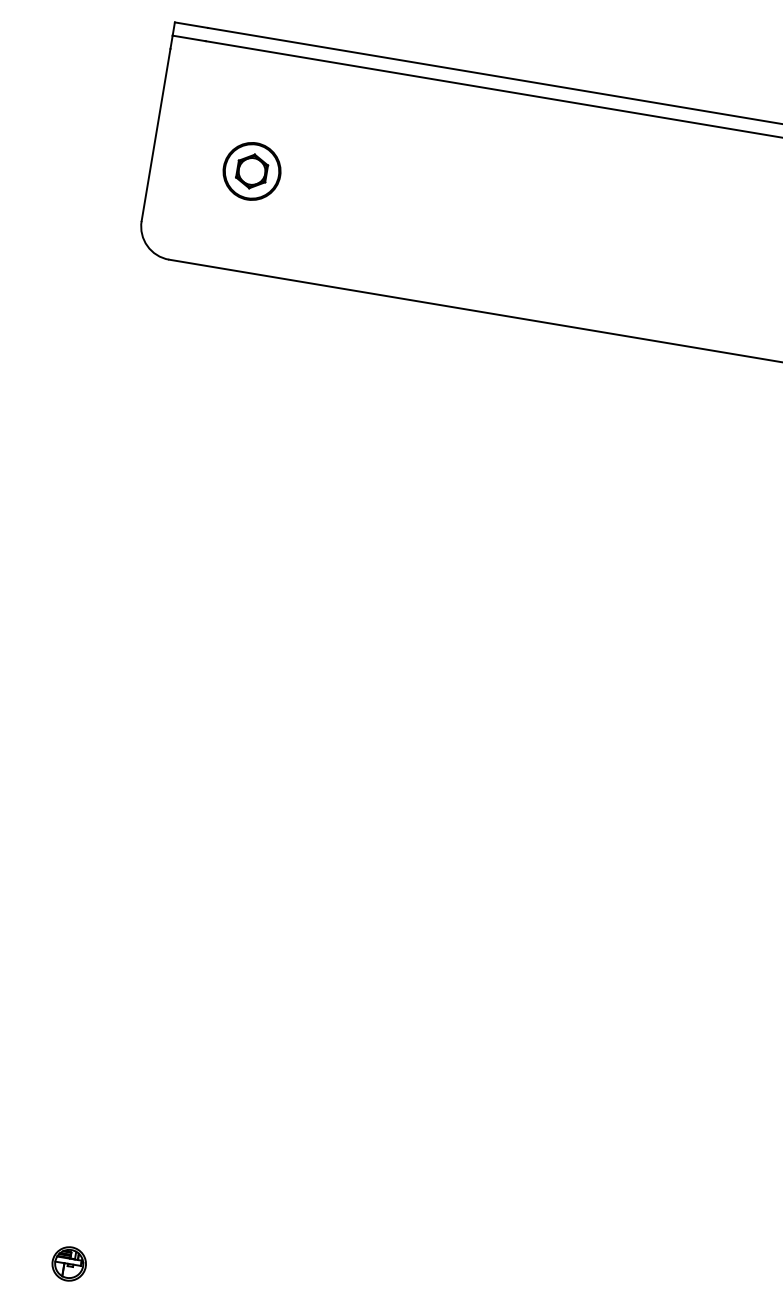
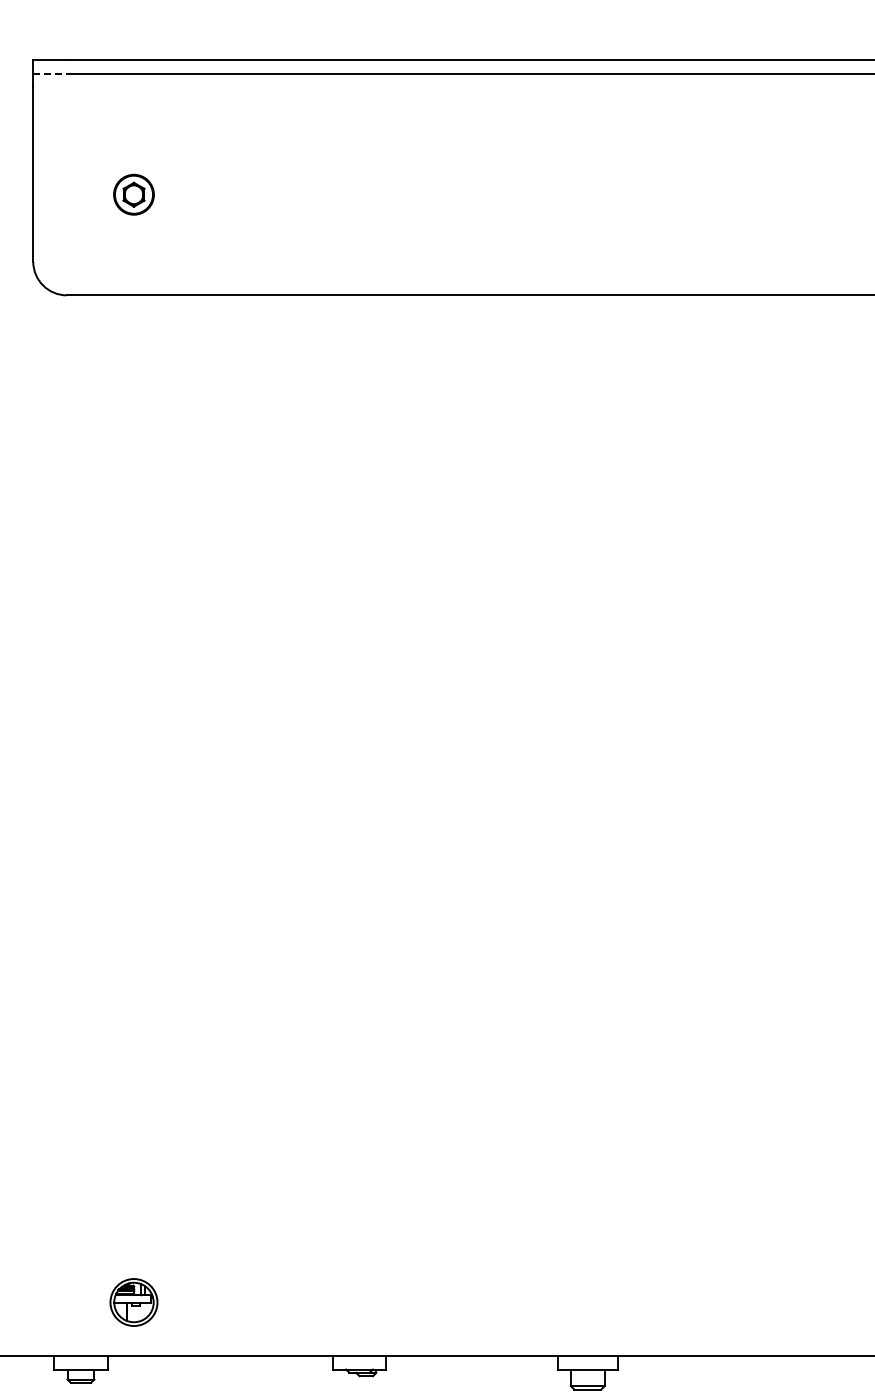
line: (189, 38) -> (50, 73), solid -> dashed
part: (251, 171) -> (133, 194), size x0.7
part: (68, 1263) -> (133, 1301), size x1.4

